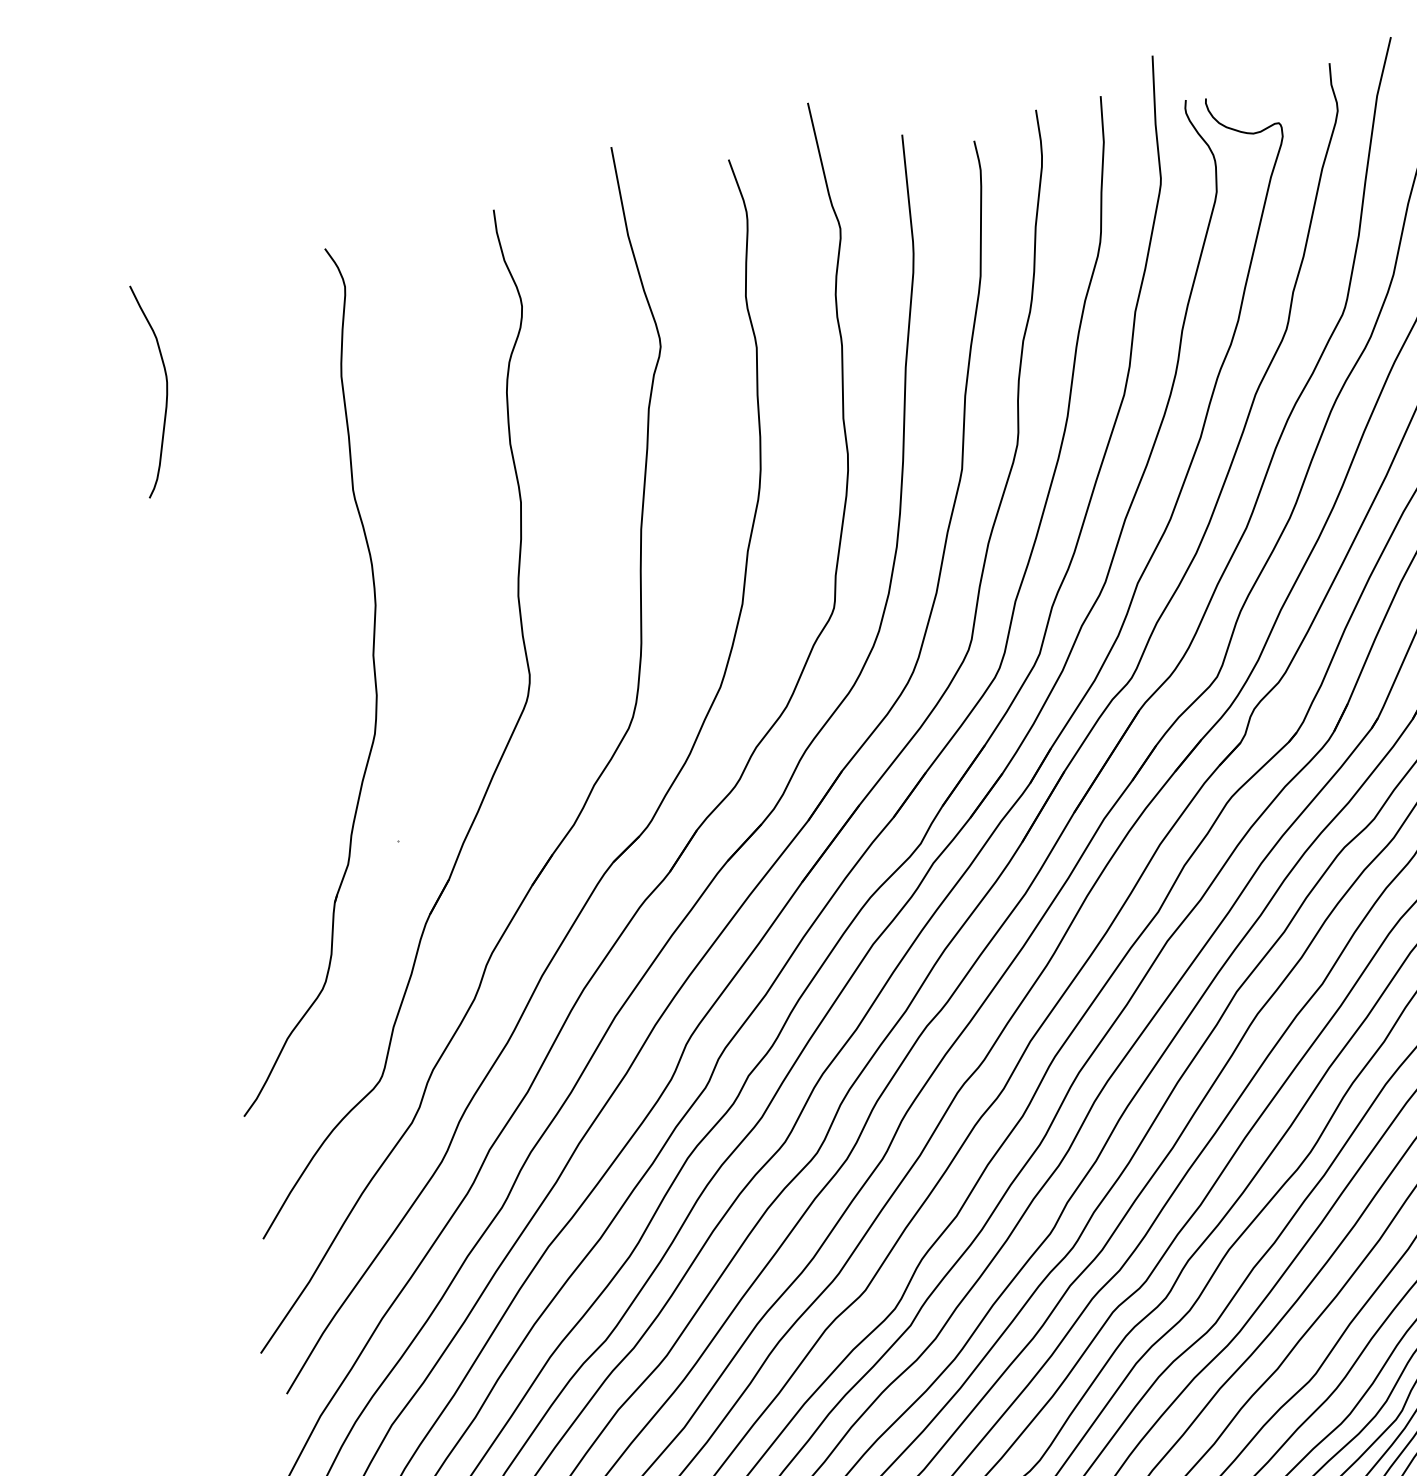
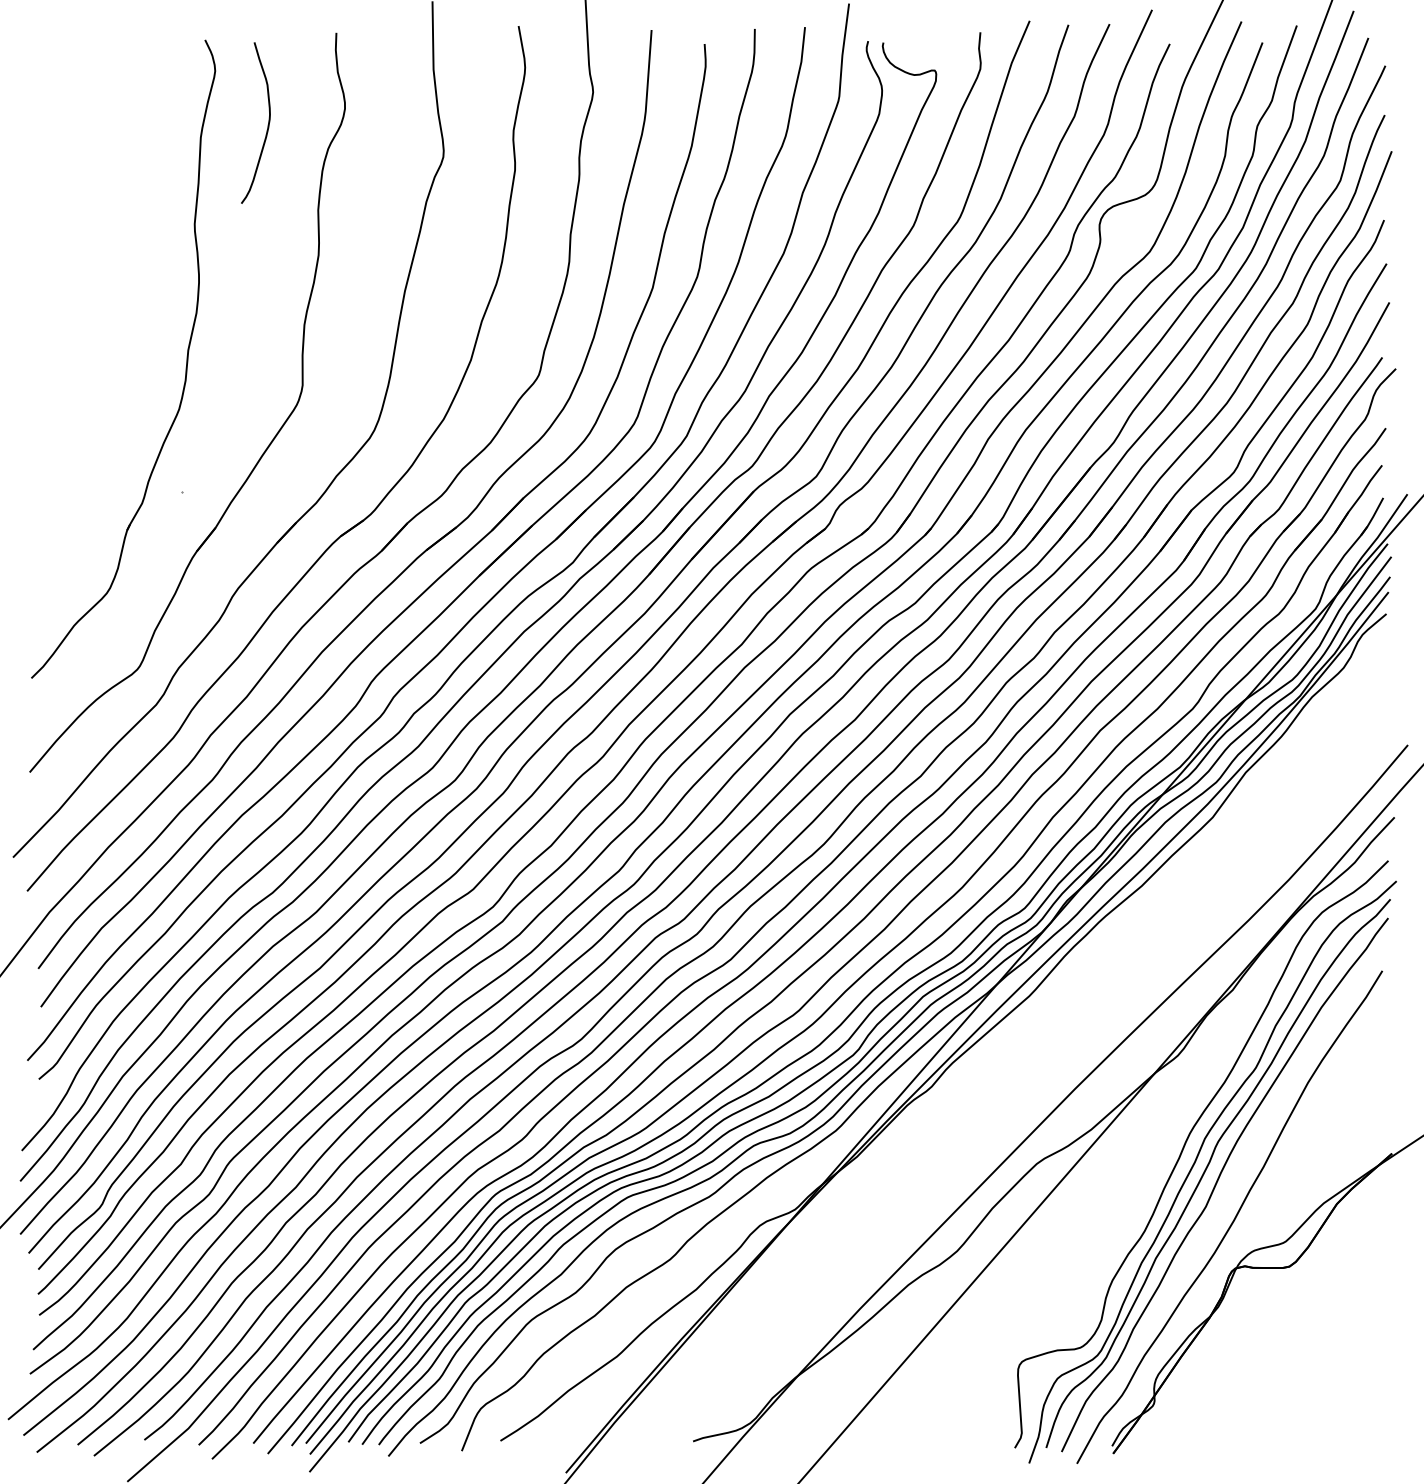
curve: (165, 389) -> (267, 124), moved

